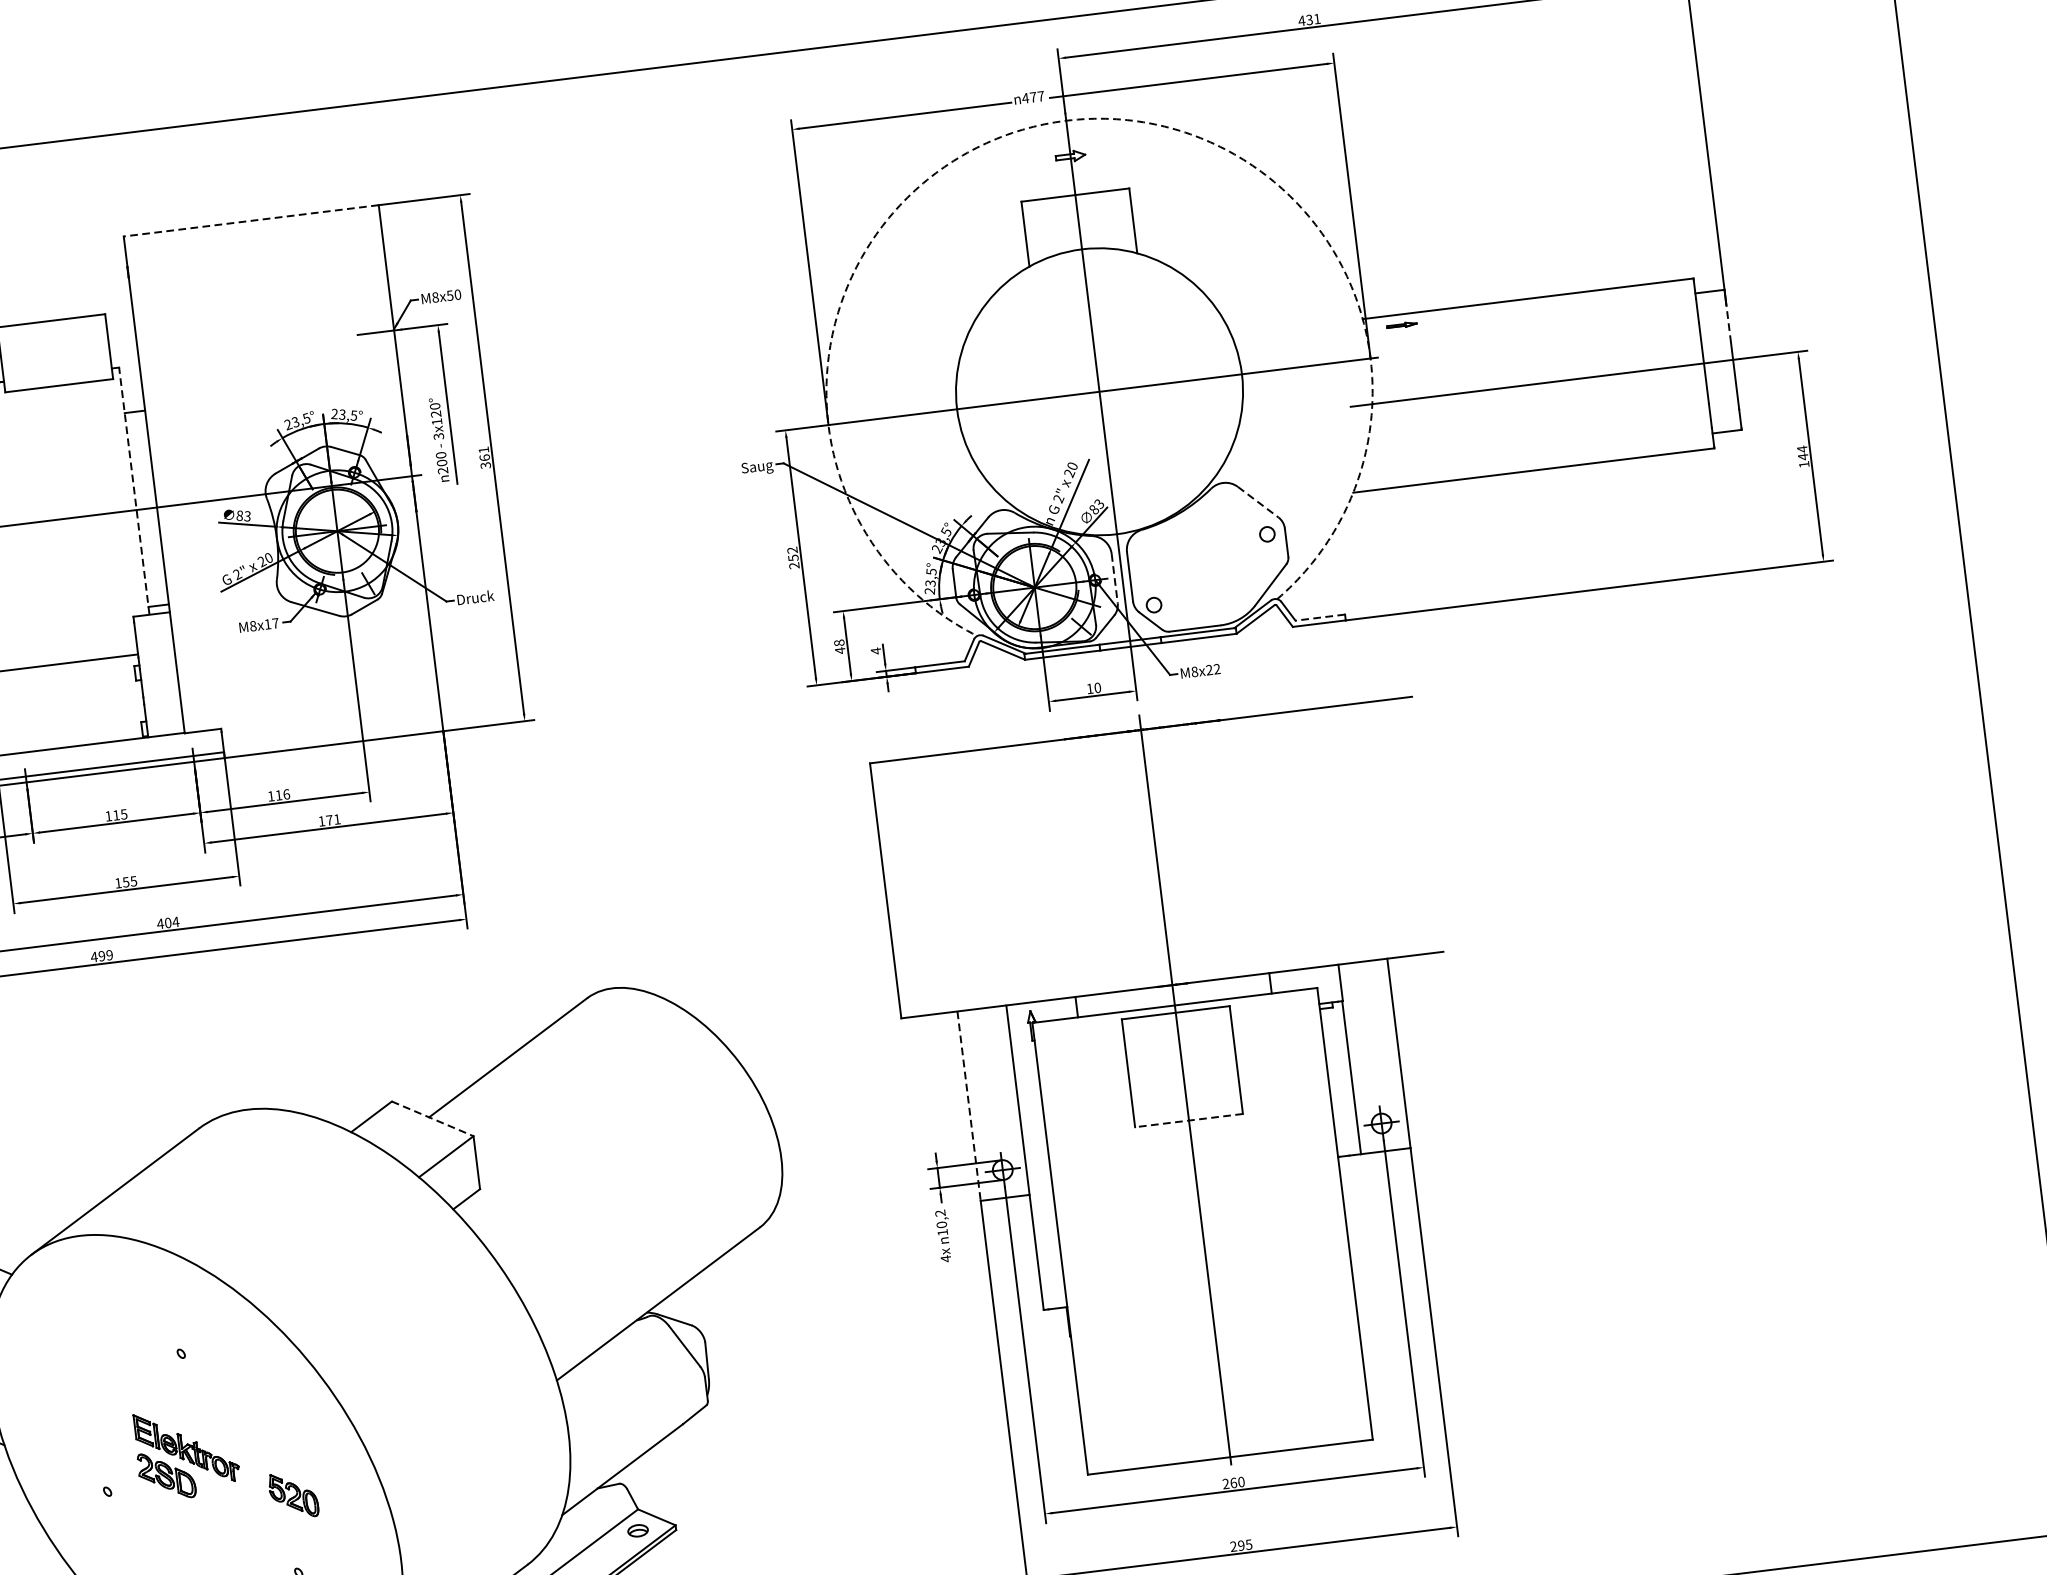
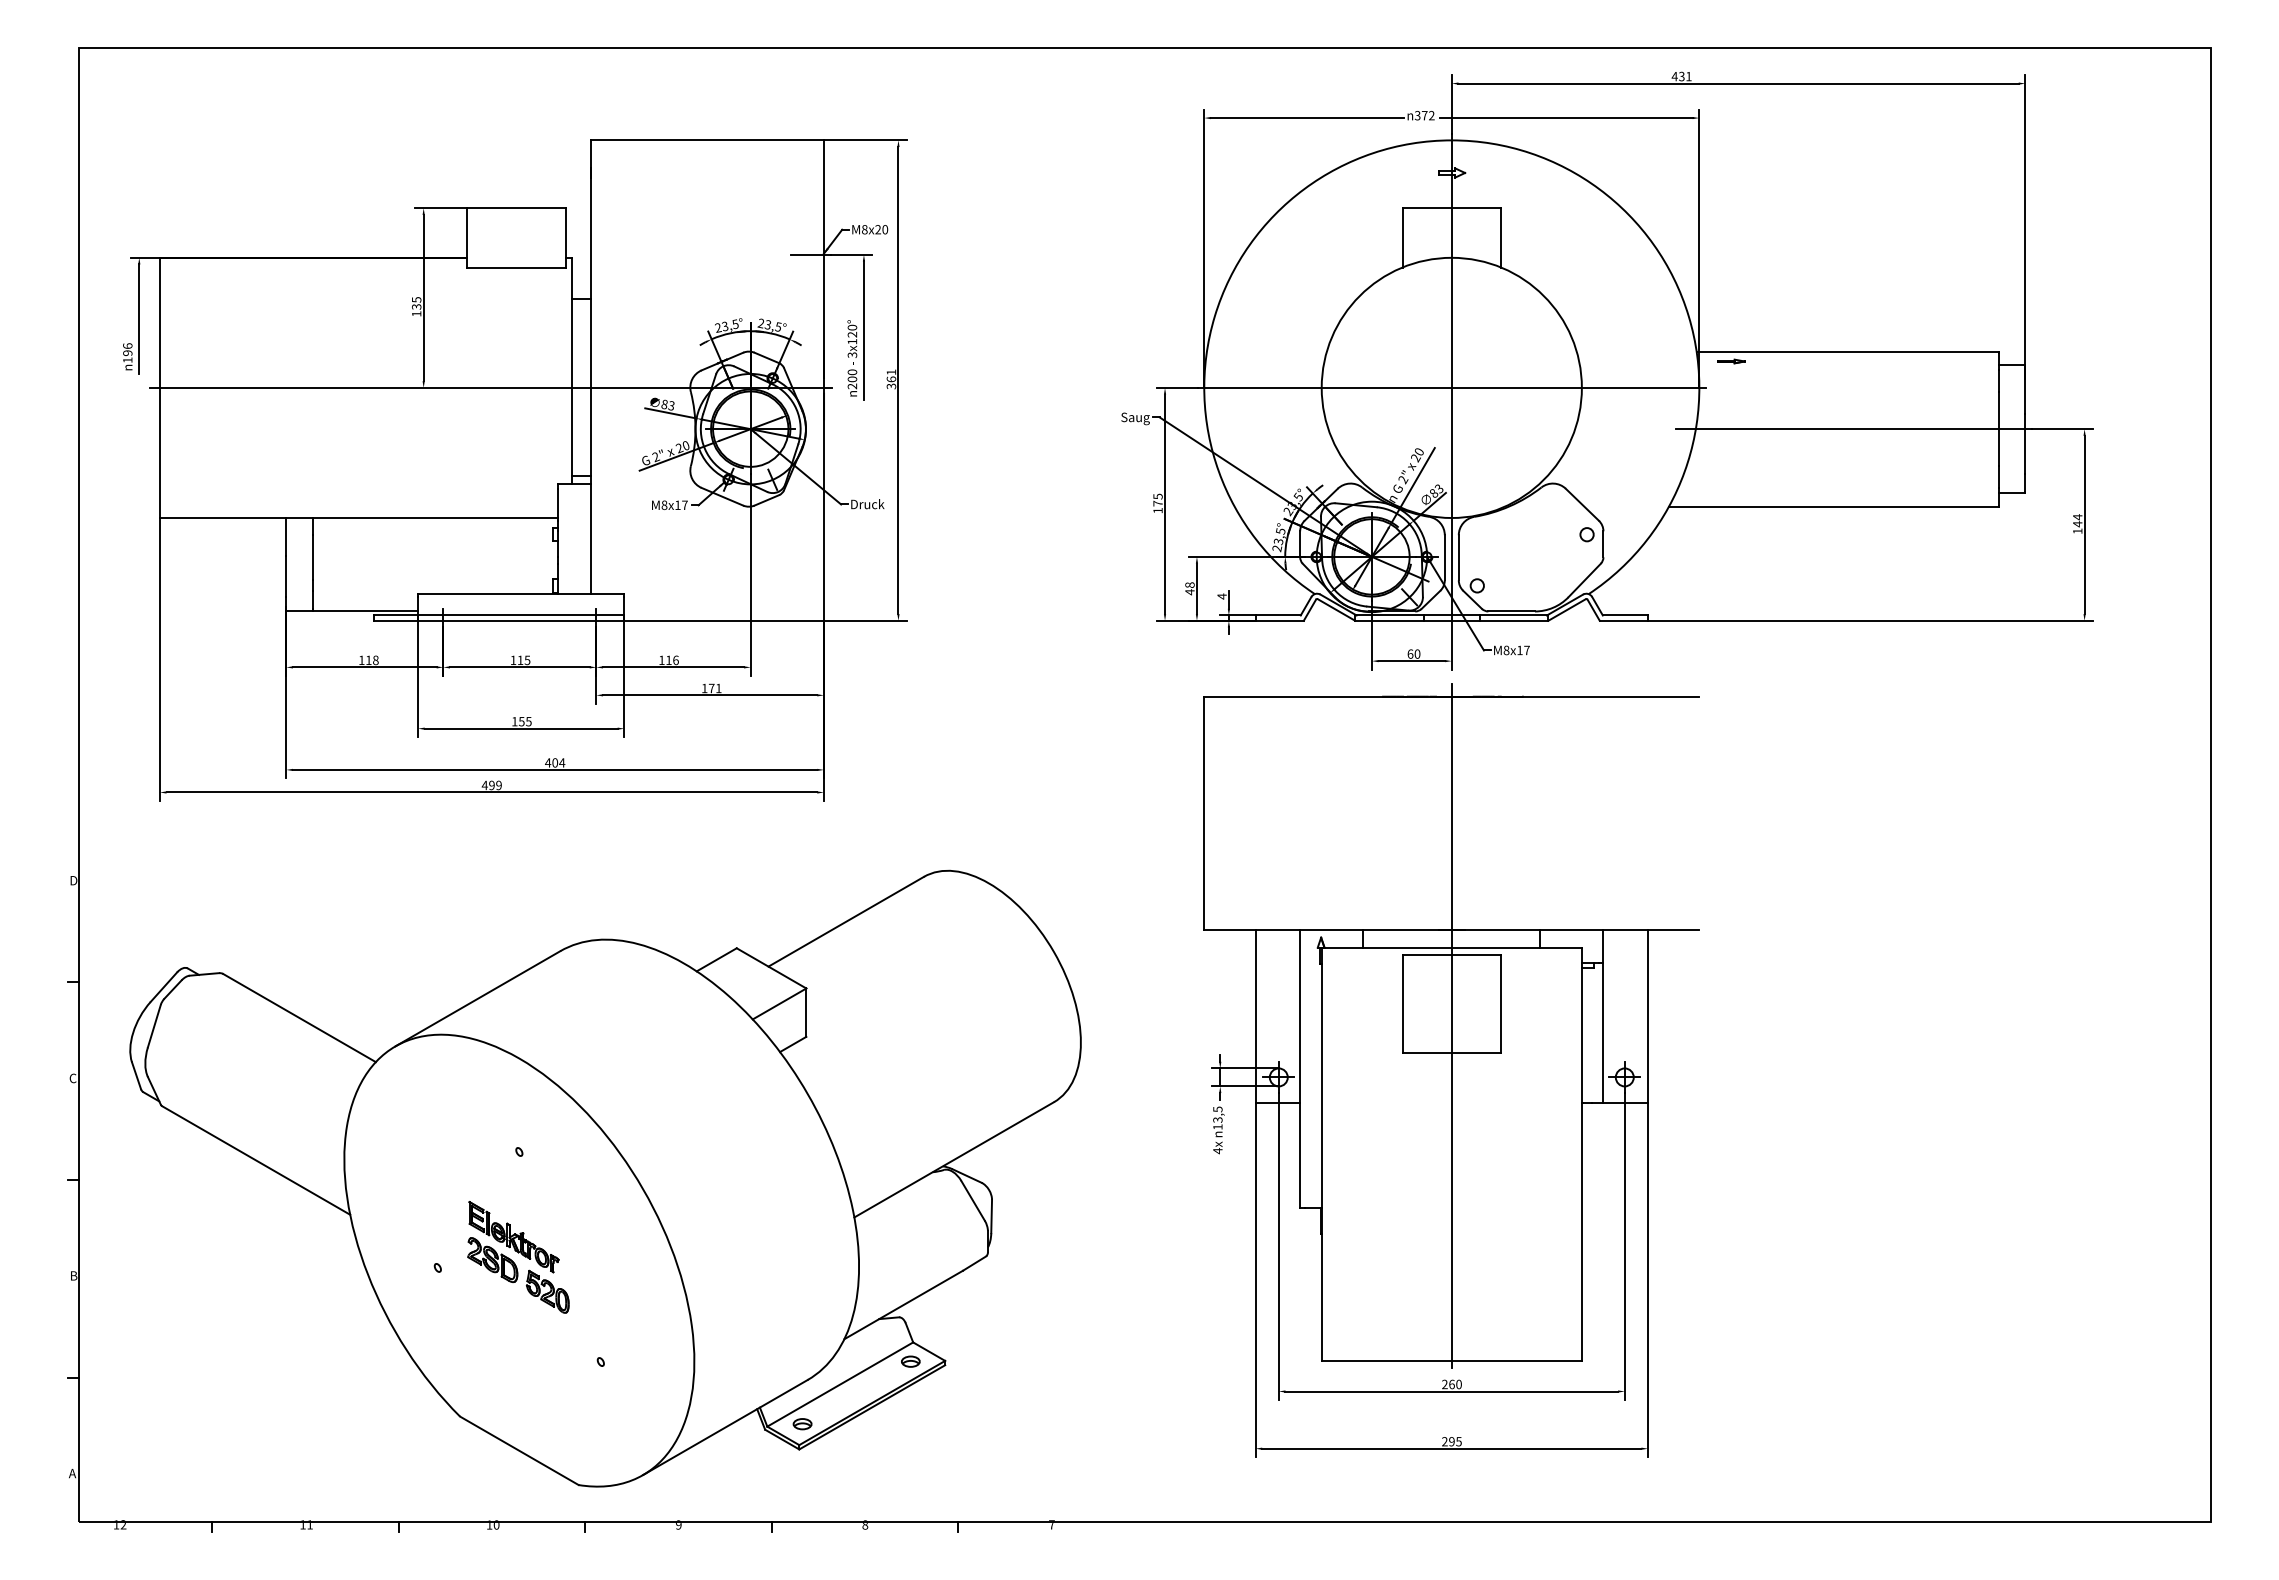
text: (1033, 97) -> (1424, 115), 477 -> 372
arc: (1065, 120) -> (1451, 140), dashed -> solid
line: (250, 221) -> (706, 140), dashed -> solid
text: (449, 295) -> (877, 229), M8x50 -> M8x20
line: (1728, 321) -> (2025, 394), dashed -> solid
line: (134, 490) -> (572, 370), dashed -> solid
line: (1258, 502) -> (1582, 505), dashed -> solid
text: (792, 557) -> (1157, 503), 252 -> 175
line: (1114, 578) -> (1444, 557), dashed -> solid
line: (1320, 617) -> (1625, 615), dashed -> solid
text: (1213, 669) -> (1523, 650), M8x22 -> M8x17
text: (1090, 688) -> (1410, 653), 10 -> 60
line: (969, 1106) -> (1255, 1016), dashed -> solid
line: (432, 1118) -> (771, 968), dashed -> solid
line: (1188, 1120) -> (1451, 1053), dashed -> solid
text: (940, 1218) -> (1217, 1114), 10,2 -> 13,5
part: (293, 1495) -> (547, 1291), moved

